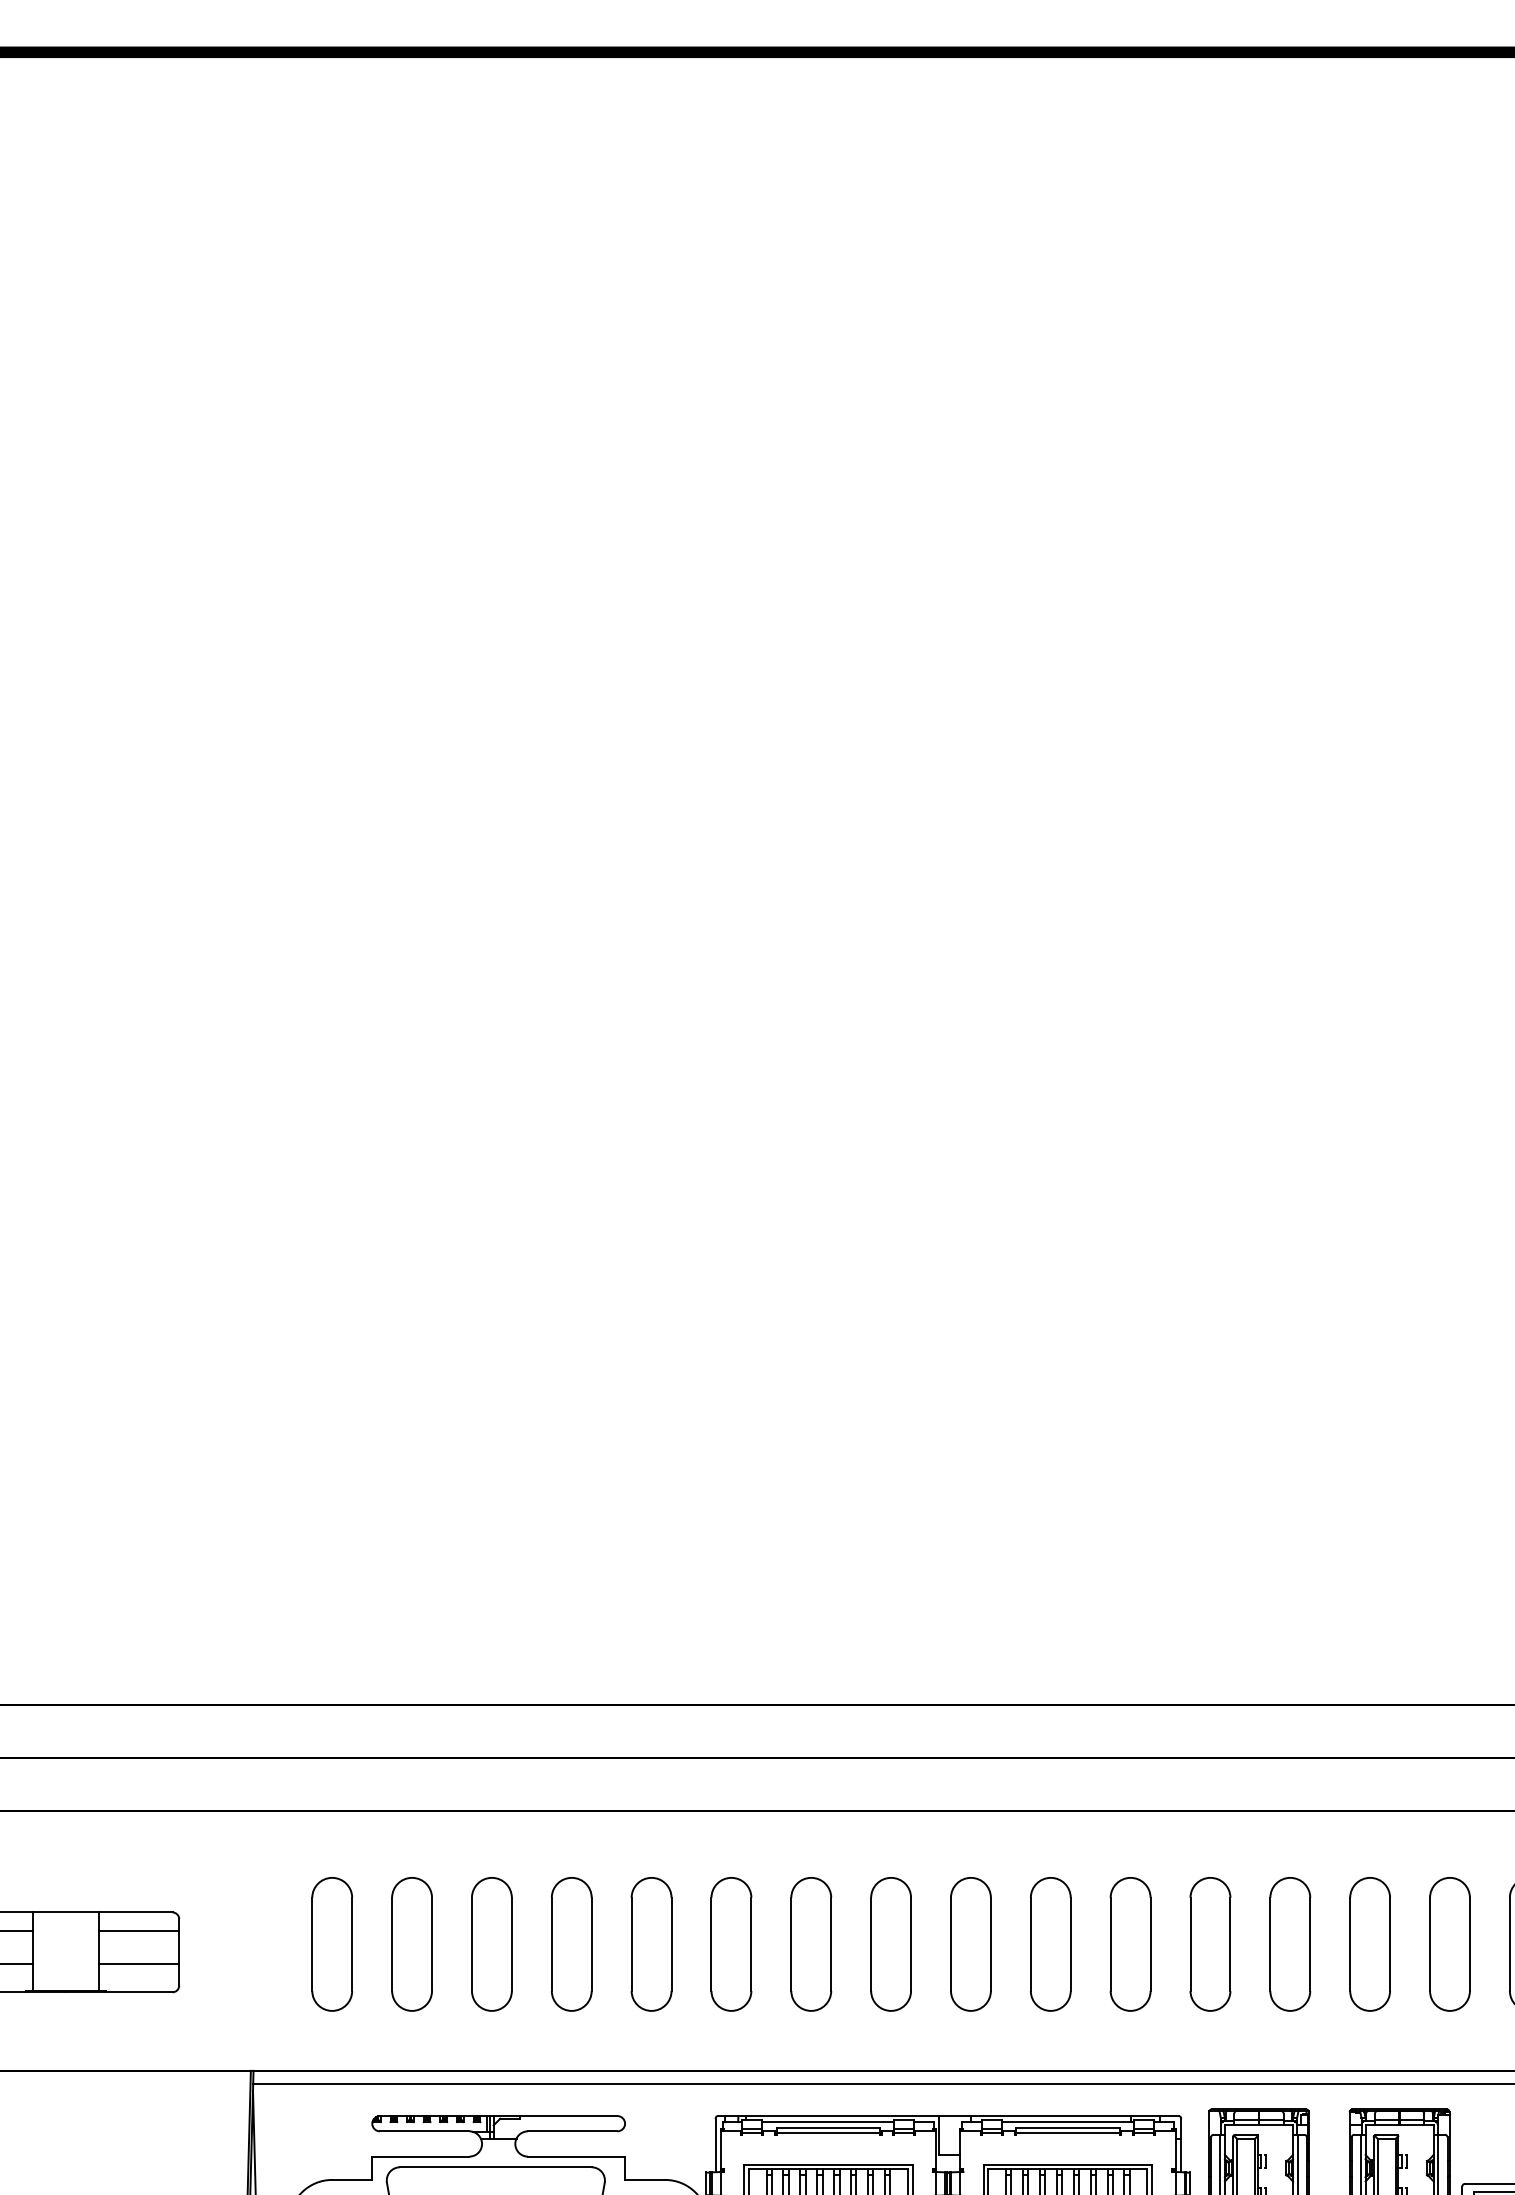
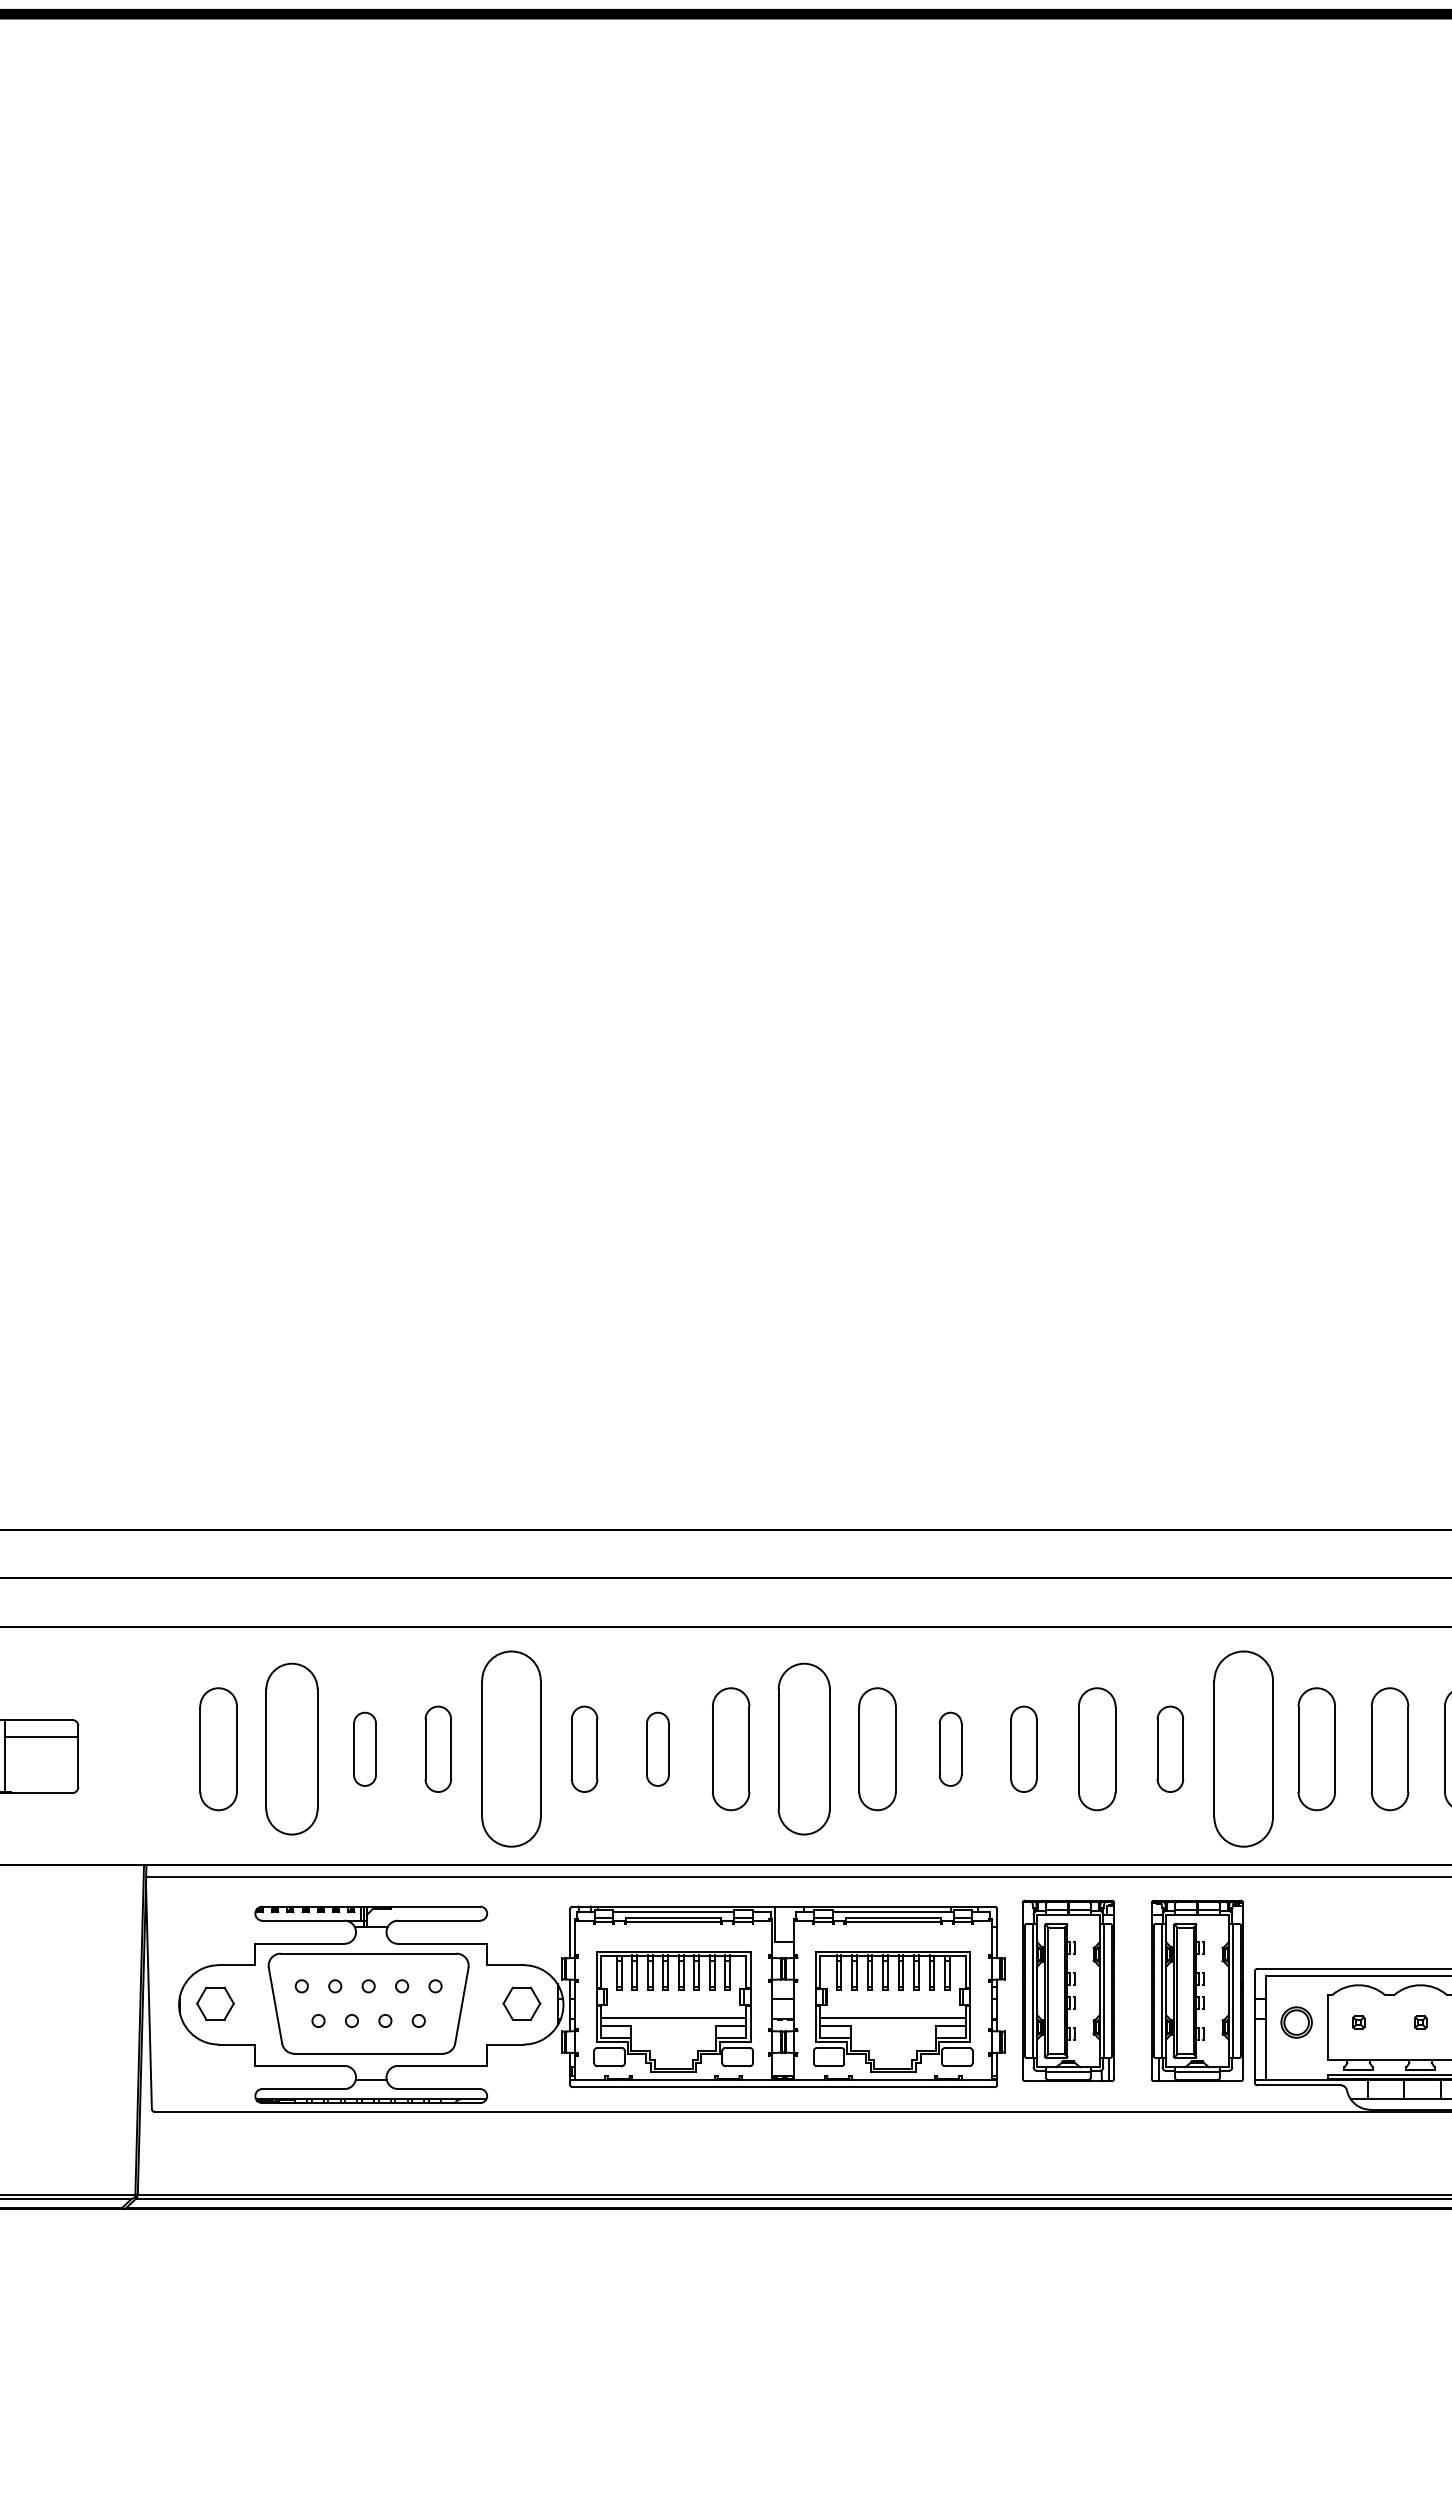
part: (411, 1944) -> (291, 1749), size x1.4
part: (491, 1944) -> (364, 1749), size x0.6
part: (571, 1944) -> (438, 1749), size x0.7
part: (651, 1944) -> (511, 1749), size x1.6
part: (731, 1944) -> (584, 1749), size x0.7
part: (810, 1944) -> (657, 1749), size x0.6
part: (971, 1944) -> (804, 1749), size x1.4
part: (1130, 1944) -> (950, 1749), size x0.6
part: (1209, 1944) -> (1023, 1749), size x0.7
part: (1370, 1944) -> (1170, 1749), size x0.7
part: (1449, 1944) -> (1243, 1749), size x1.6
line: (139, 1964) -> (41, 1767), removed

